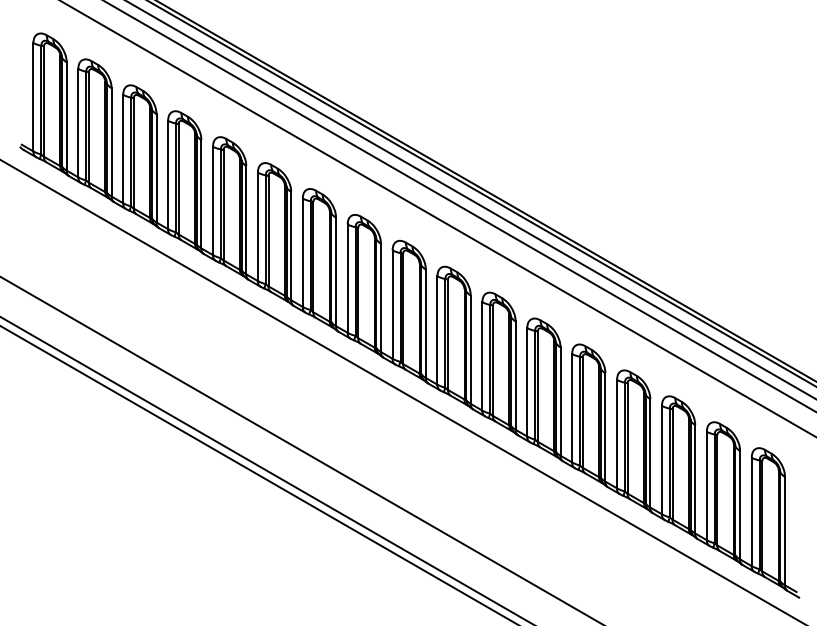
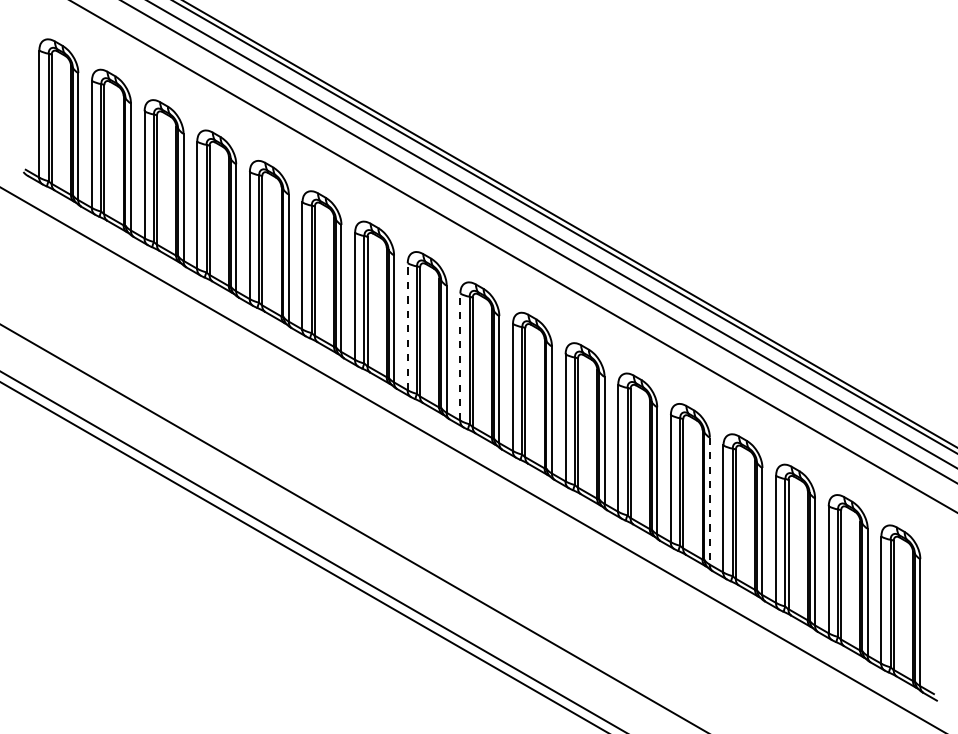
line: (347, 278) -> (407, 326), solid -> dashed
line: (392, 304) -> (460, 357), solid -> dashed
line: (605, 427) -> (709, 501), solid -> dashed

